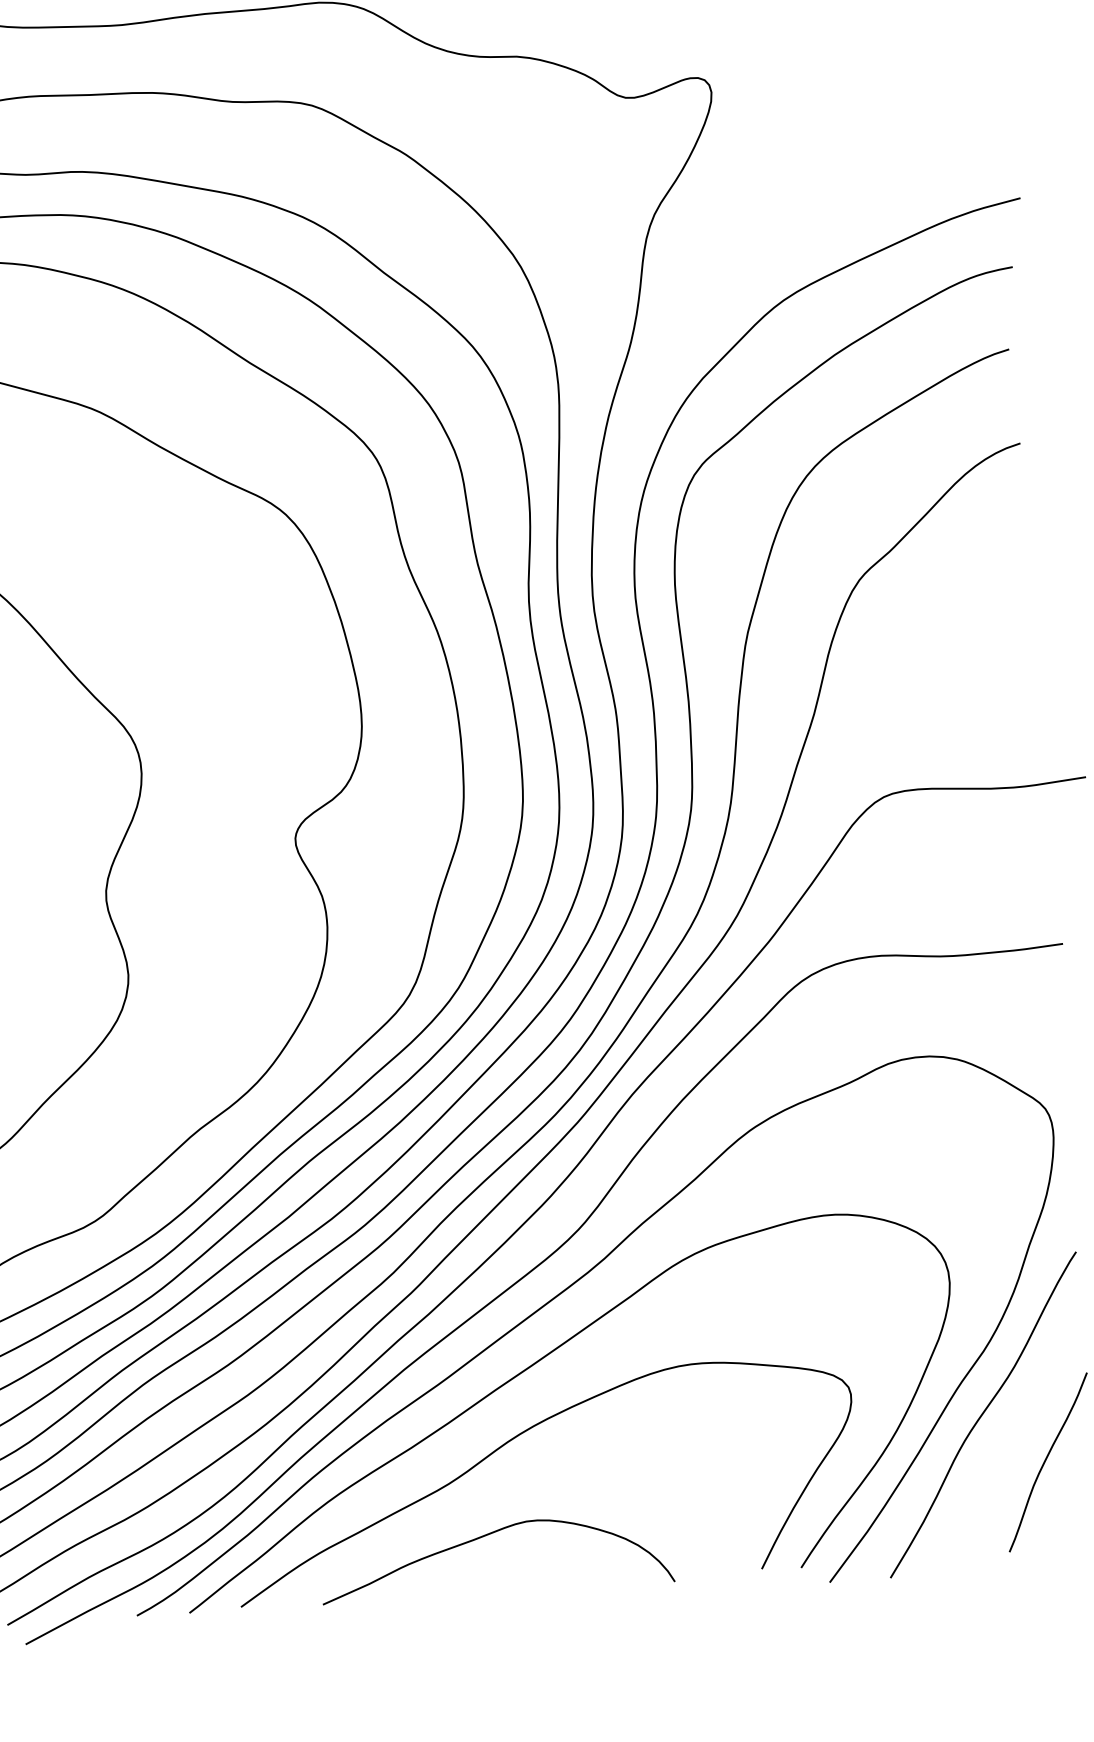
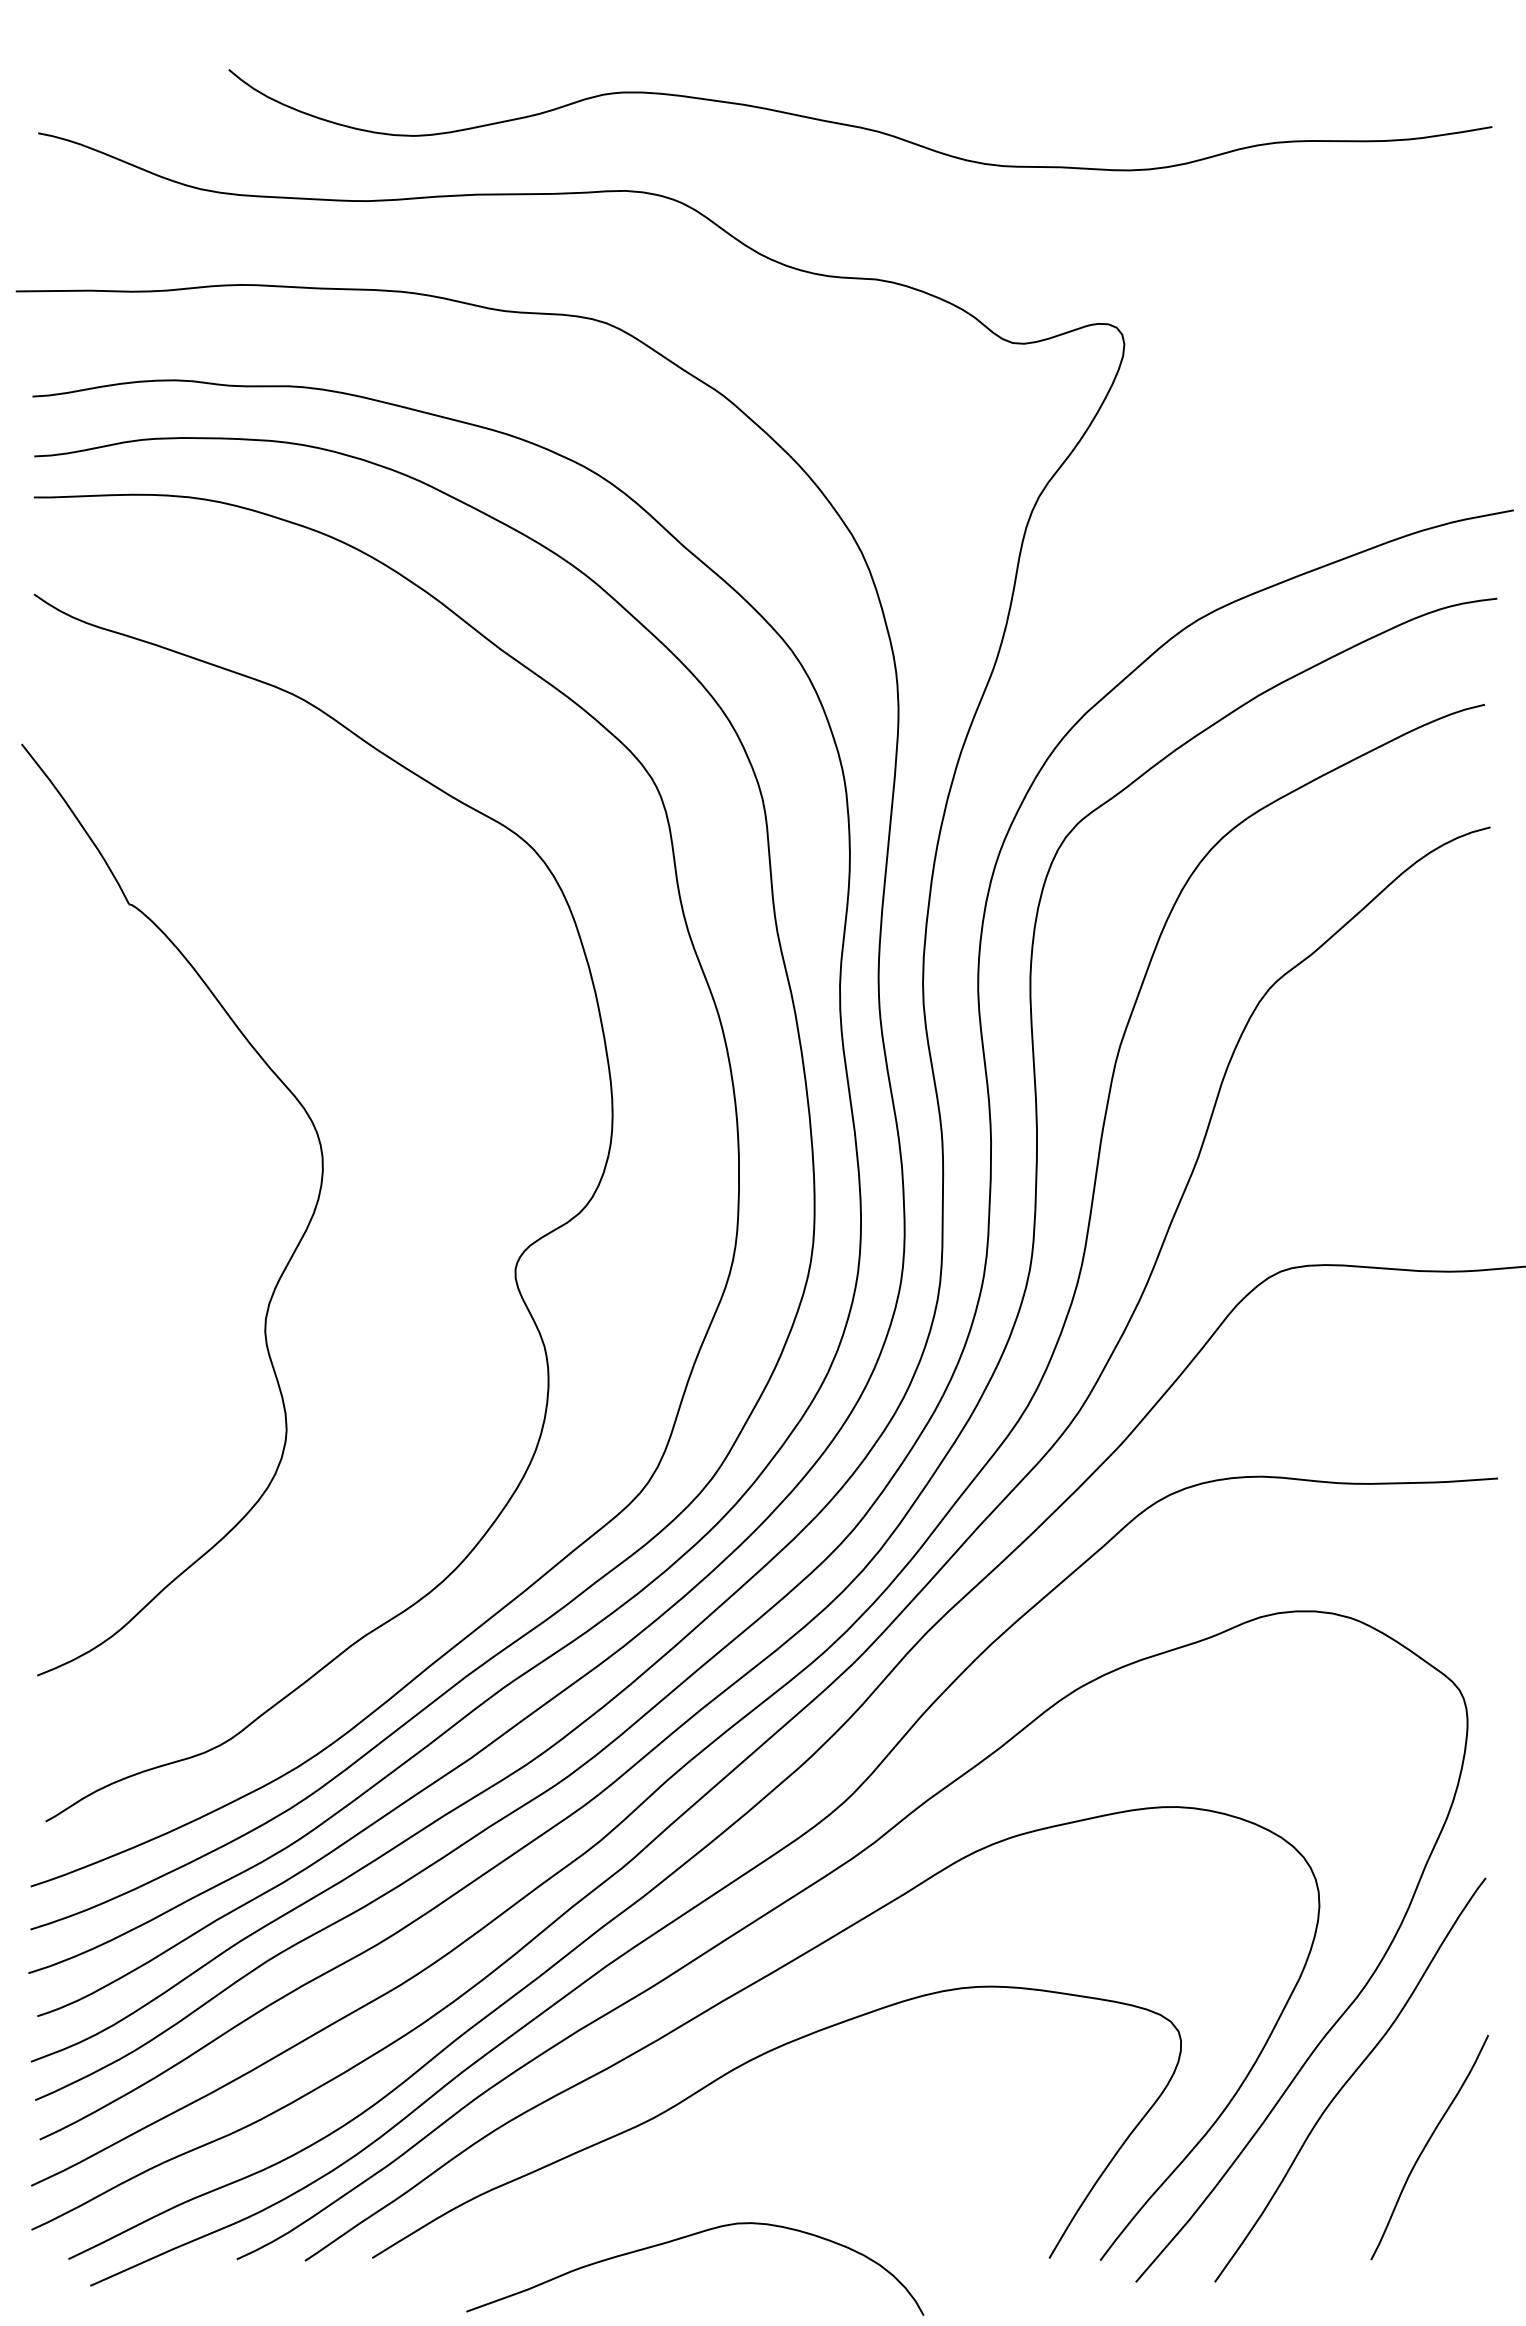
curve: (486, 1536) -> (684, 2238), moved

